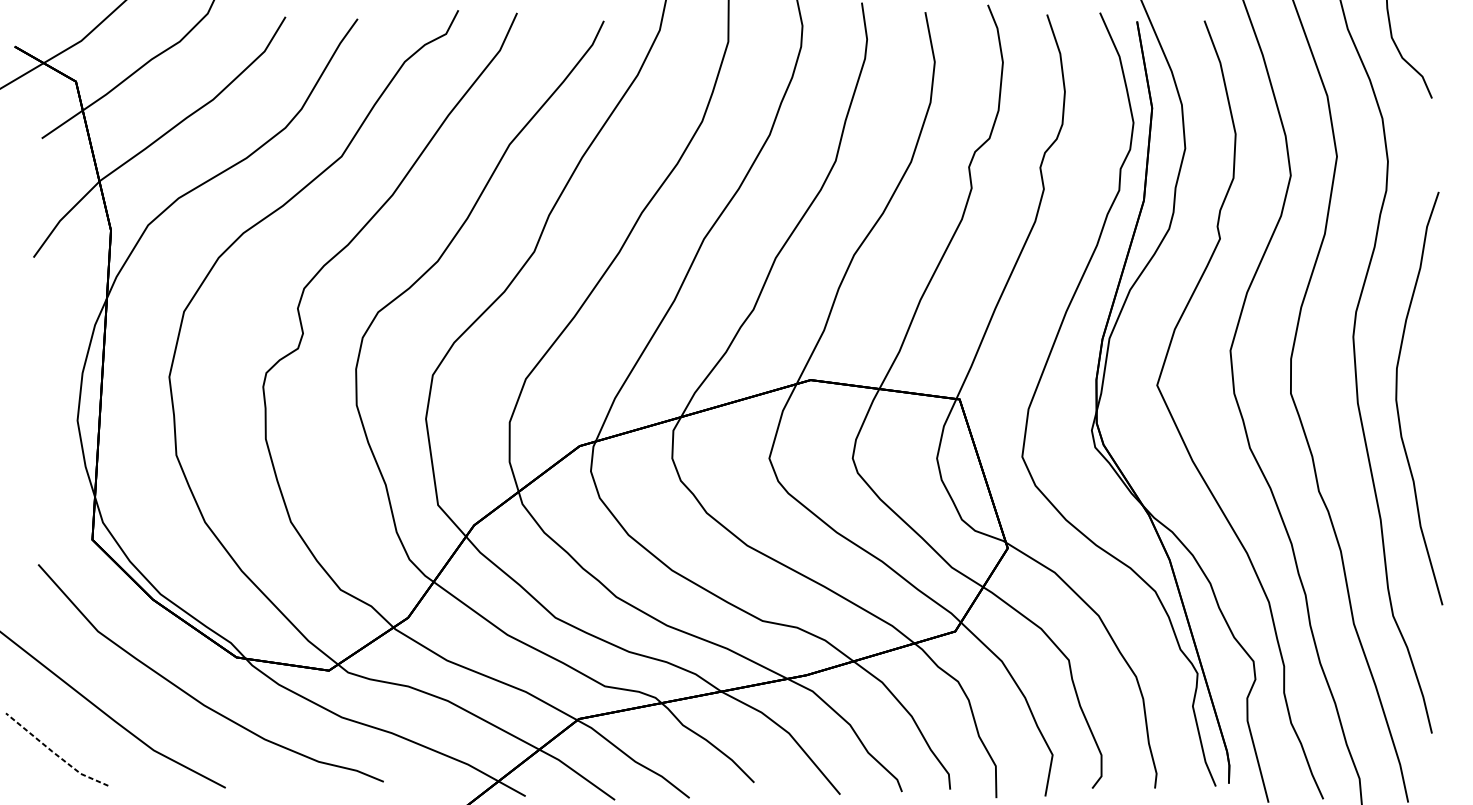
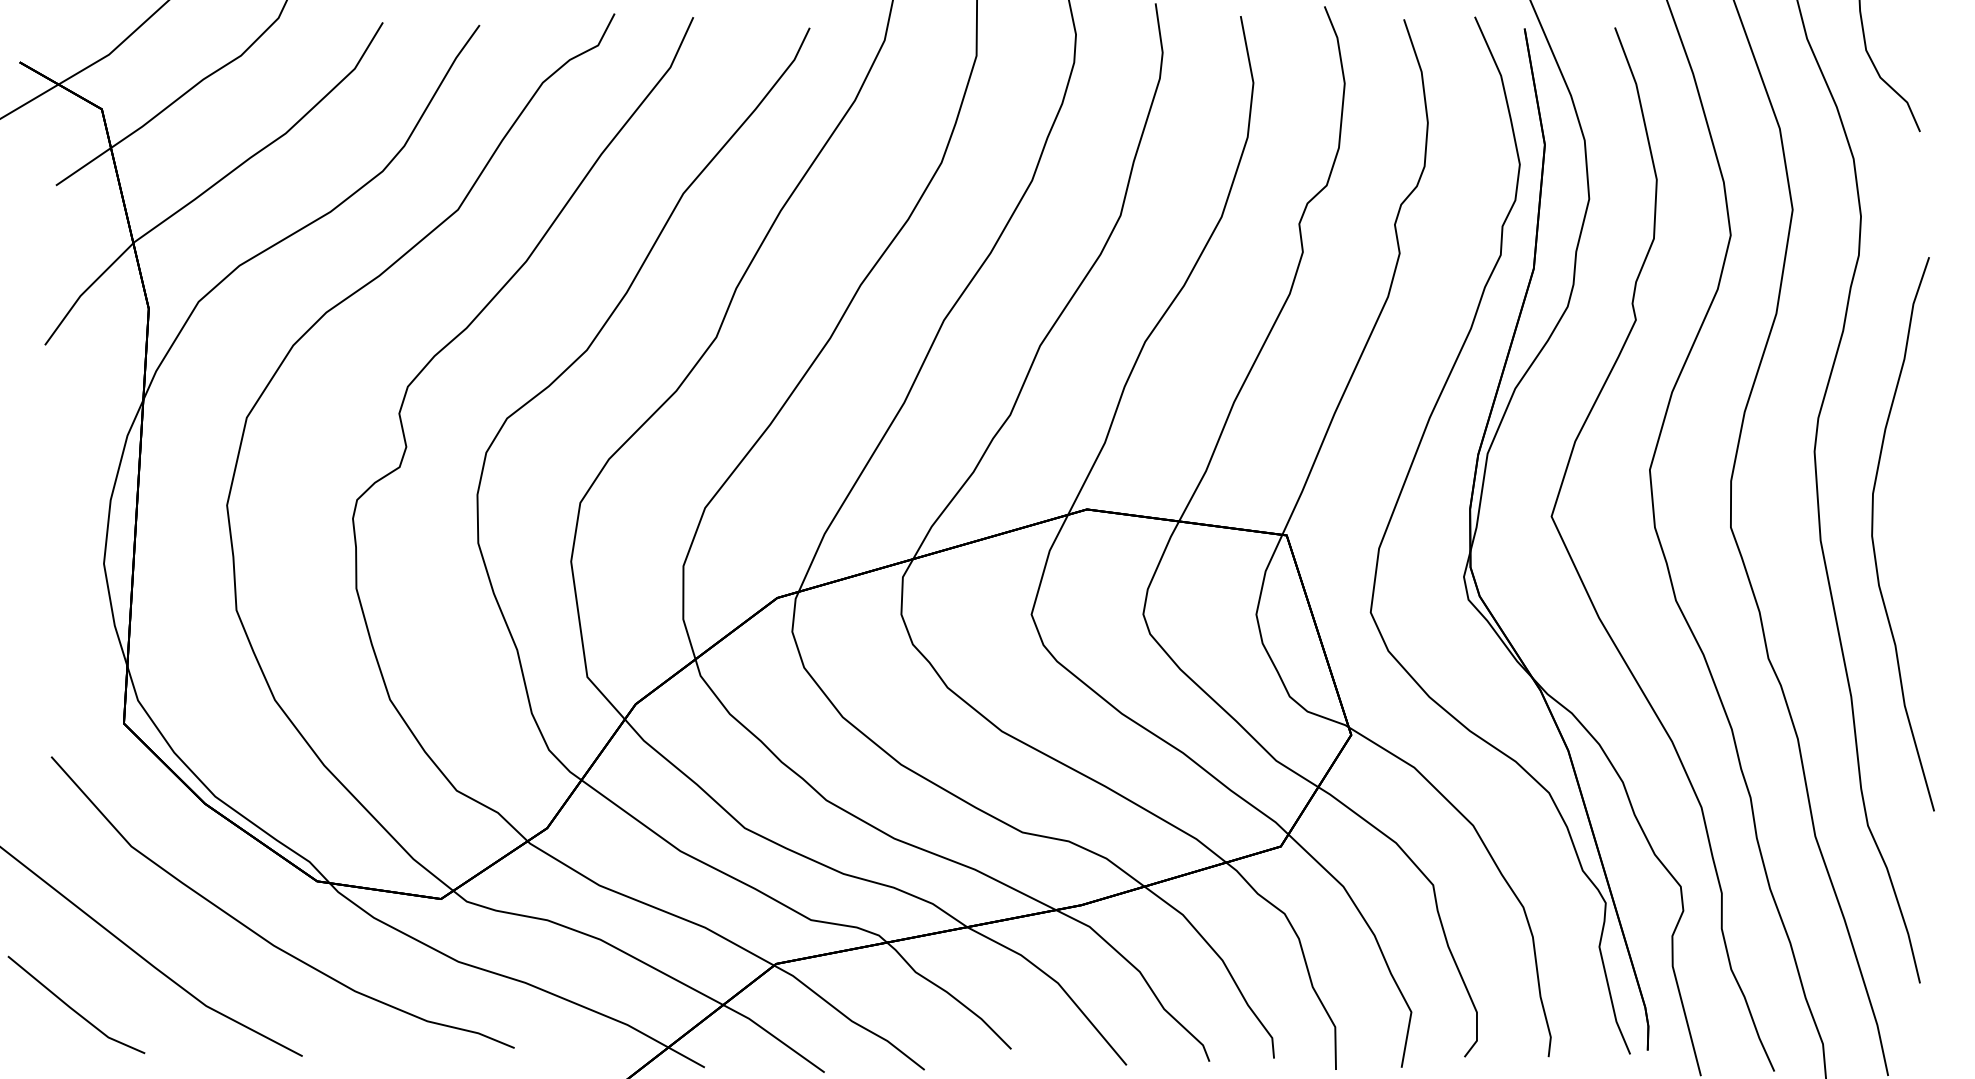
line: (54, 753) -> (73, 1009), dashed -> solid

